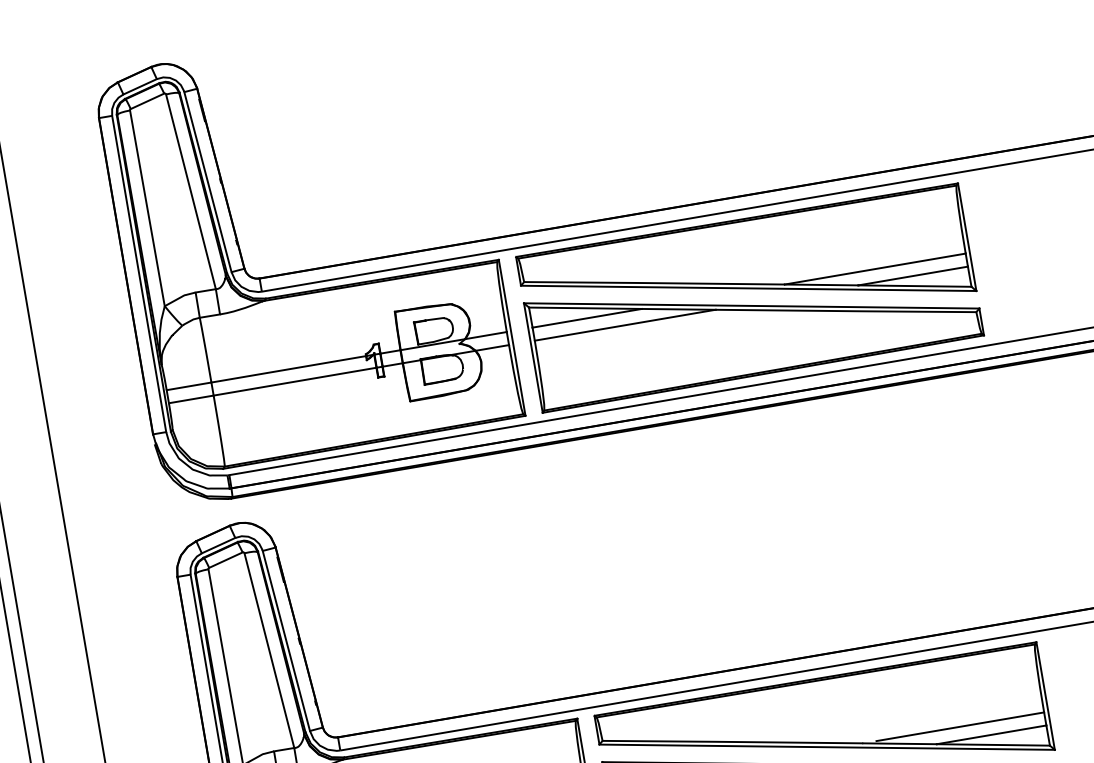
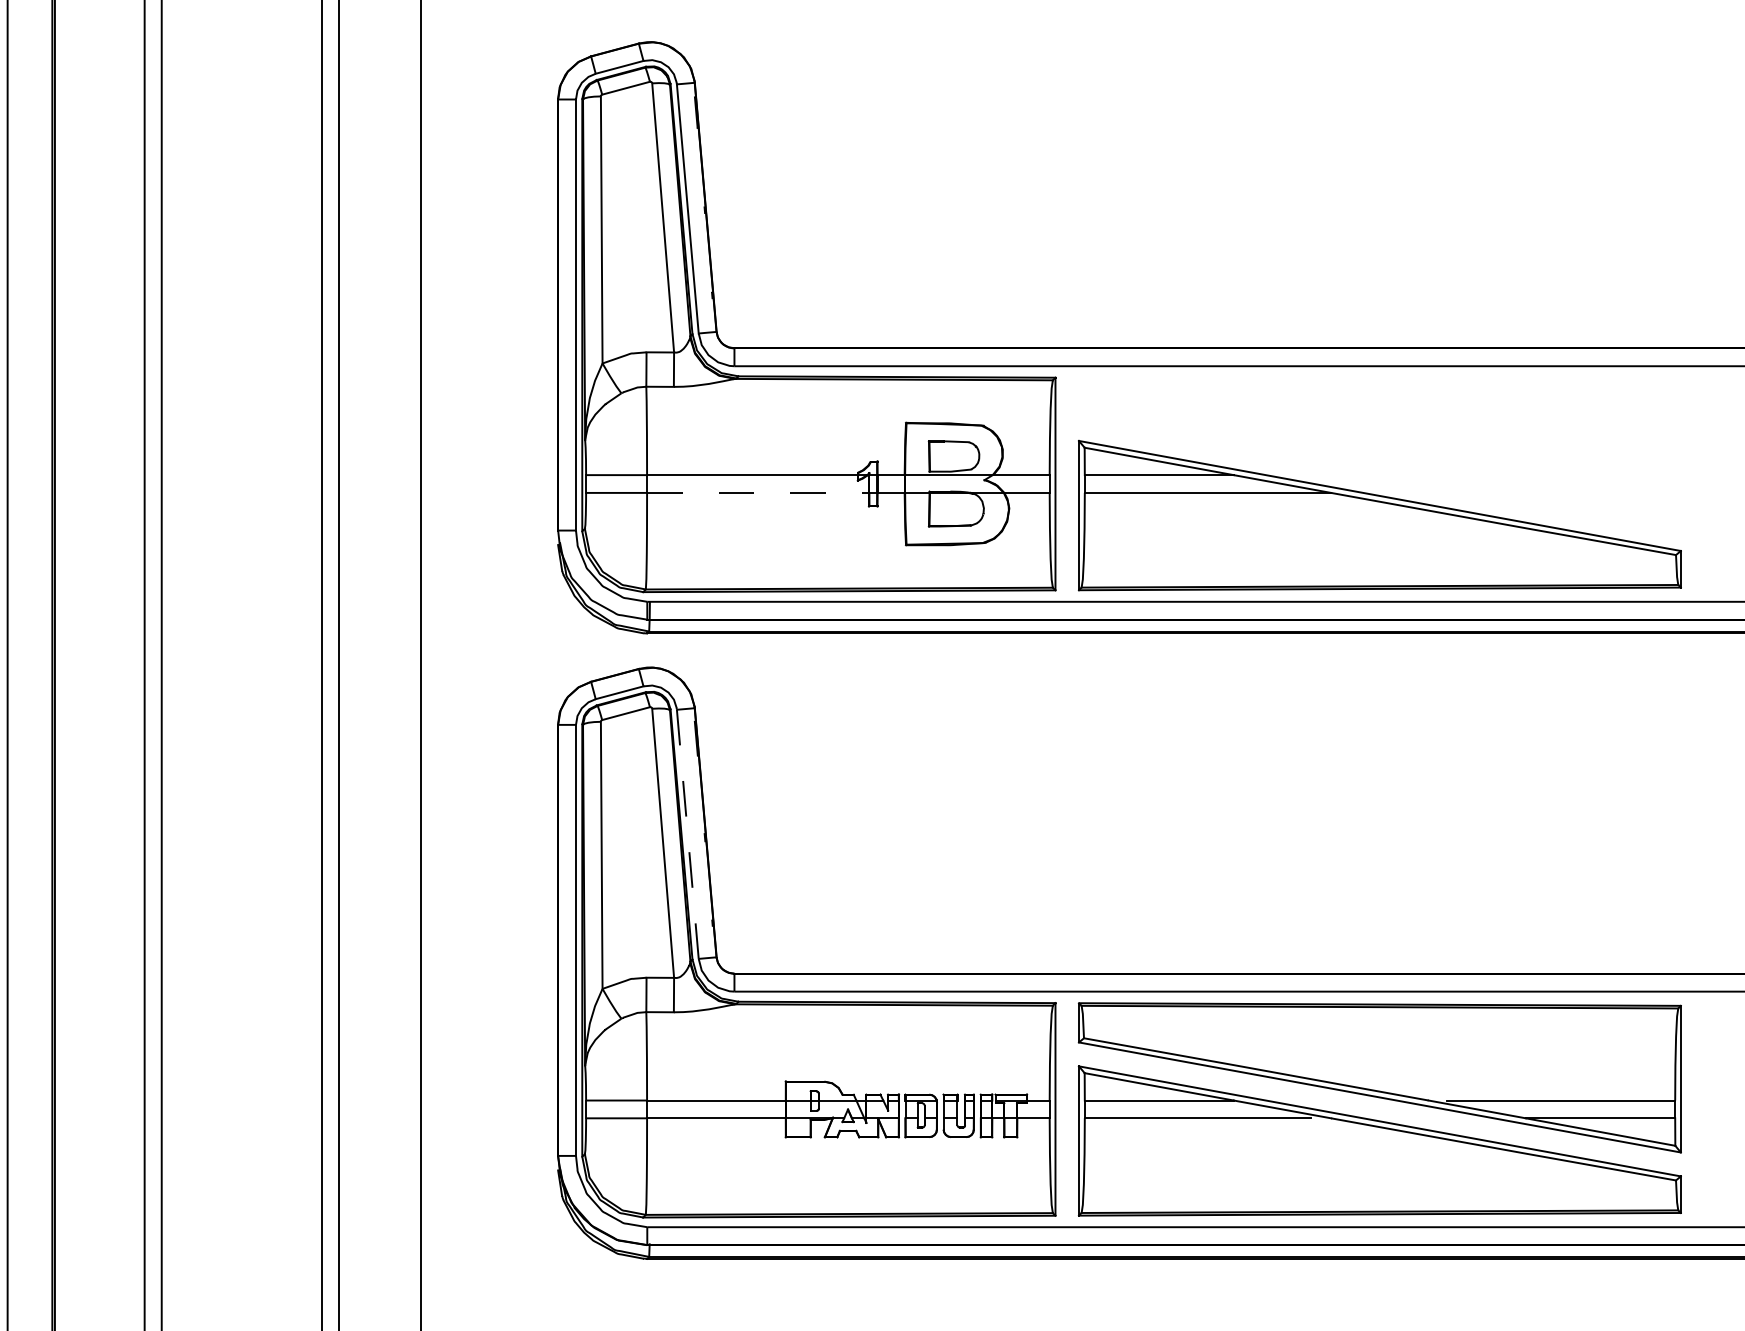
part: (745, 274) -> (1379, 452), removed
line: (295, 381) -> (758, 492), solid -> dashed
line: (286, 641) -> (687, 834), solid -> dashed

